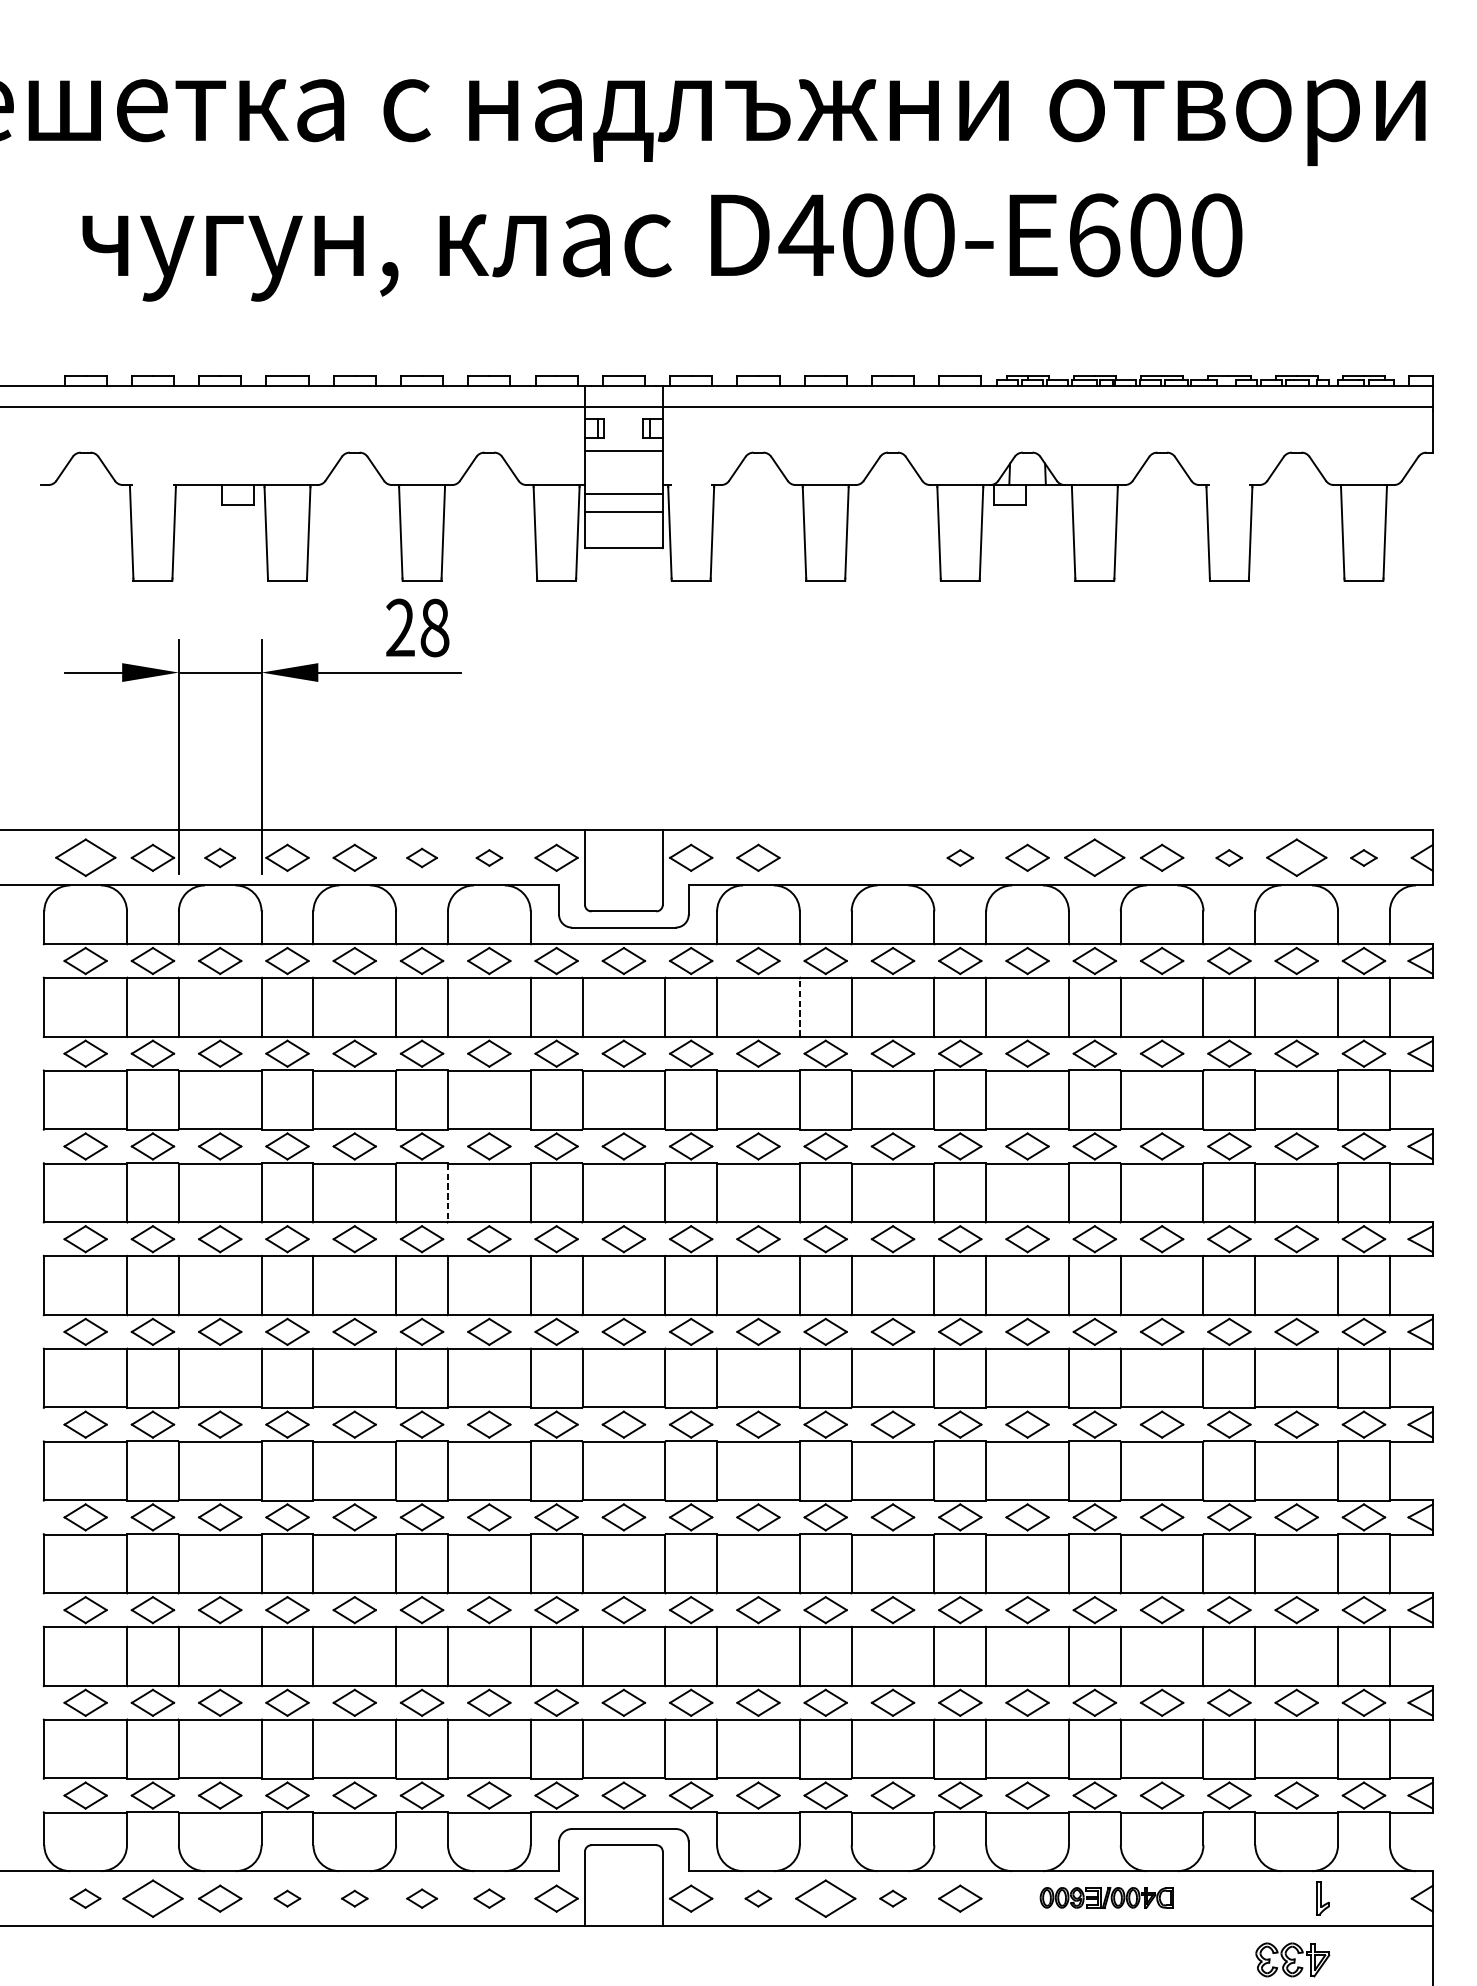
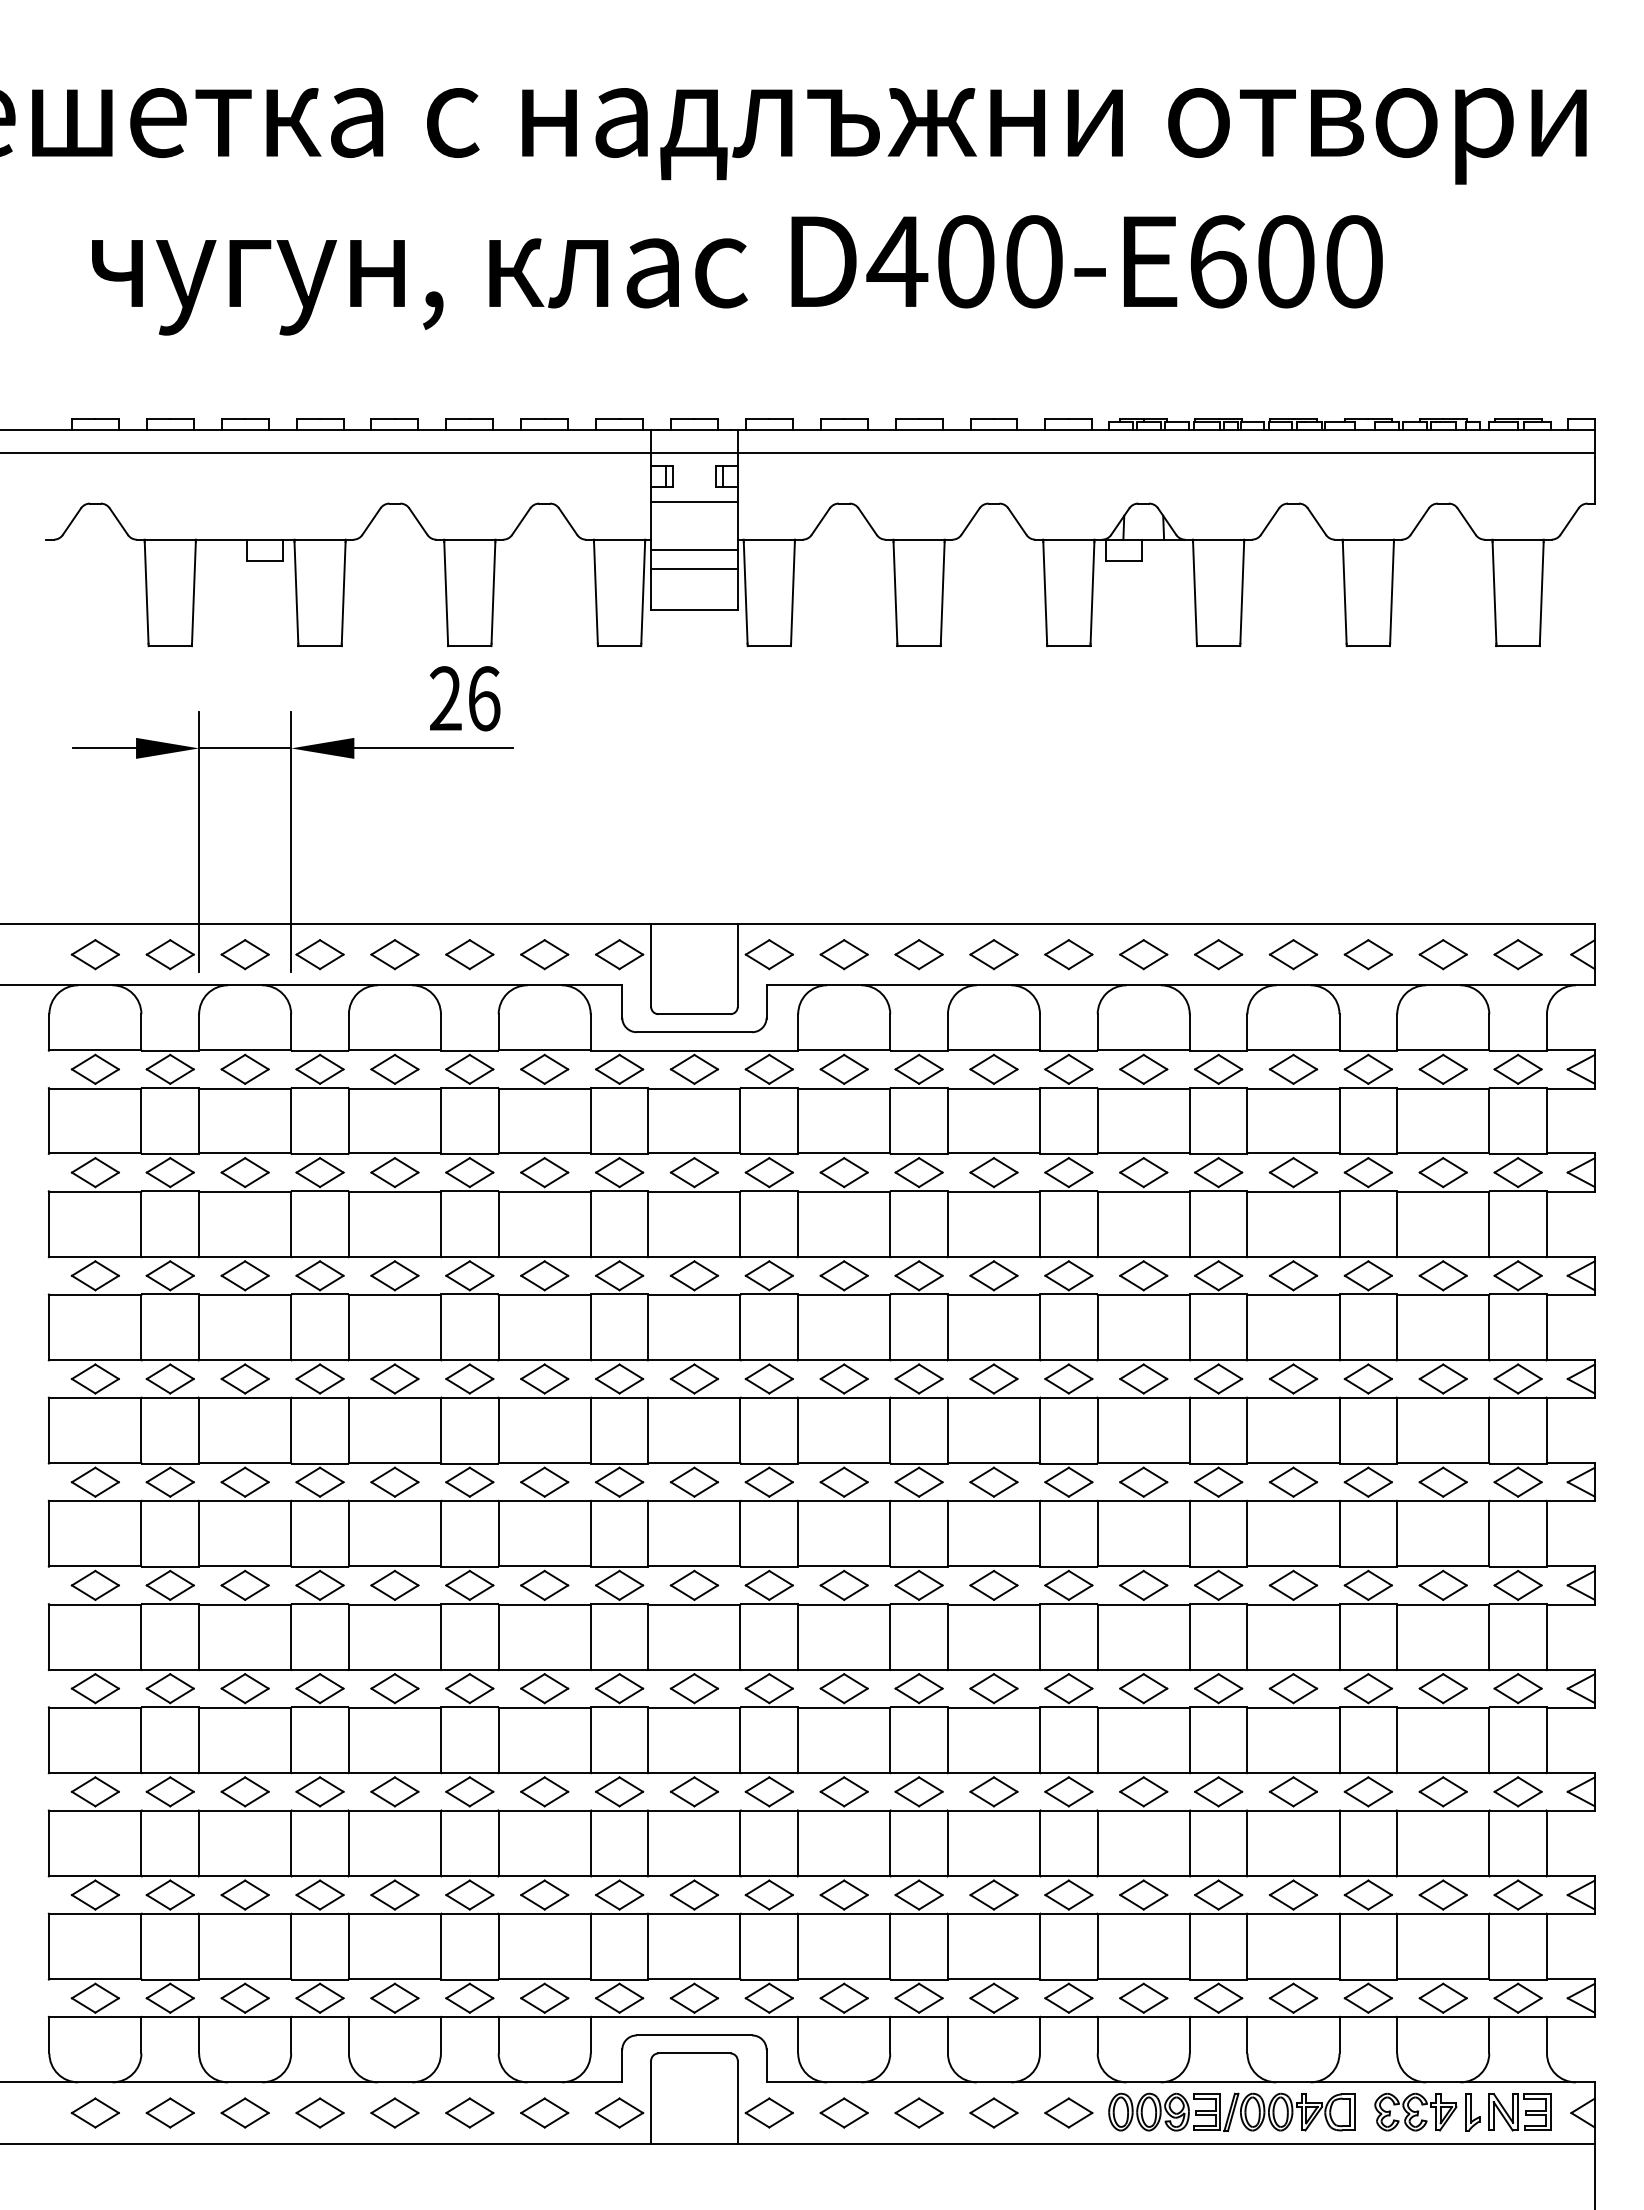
line: (153, 484) -> (170, 539), added
line: (691, 484) -> (769, 539), added
line: (1229, 484) -> (1368, 539), added
text: (435, 627) -> (484, 698), 28 -> 26
part: (84, 857) -> (94, 954), size x0.71
part: (219, 857) -> (244, 954), size x1.43
part: (421, 857) -> (469, 954), size x1.43
part: (489, 857) -> (544, 954), size x1.67
part: (825, 857) -> (918, 954), added
part: (892, 857) -> (993, 954), added
part: (959, 857) -> (1068, 954), size x1.67
part: (1094, 857) -> (1218, 954), size x0.71
part: (1228, 857) -> (1367, 954), size x1.67
part: (1296, 857) -> (1442, 954), size x0.71
part: (1363, 857) -> (1517, 954), size x1.67
line: (800, 1006) -> (890, 1120), dashed -> solid
line: (447, 1192) -> (498, 1327), dashed -> solid
part: (1106, 1897) -> (1231, 2111), size x1.67
part: (84, 1898) -> (94, 2112), size x1.43
part: (152, 1898) -> (169, 2112), size x0.71
part: (287, 1898) -> (319, 2112), size x1.67
part: (354, 1898) -> (394, 2112), size x1.67
part: (421, 1898) -> (469, 2112), size x1.43
part: (489, 1898) -> (544, 2112), size x1.43
part: (757, 1898) -> (843, 2112), size x1.67
part: (825, 1898) -> (918, 2112), size x0.71
part: (892, 1898) -> (993, 2112), size x1.67
part: (1365, 1898) -> (1519, 2112), added
part: (1292, 1959) -> (1415, 2111), moved

